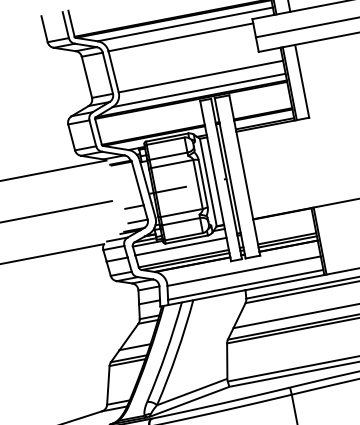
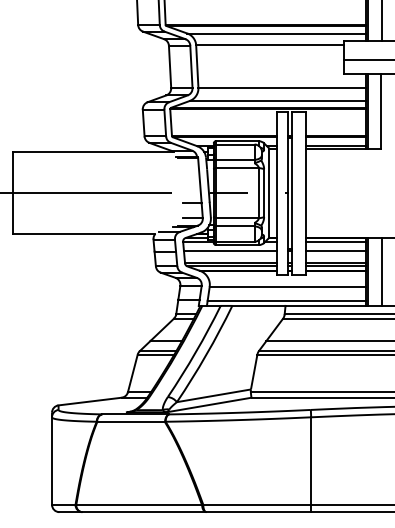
line: (282, 217) -> (335, 241), added
line: (284, 226) -> (335, 250), added
line: (334, 238) -> (382, 271), added

